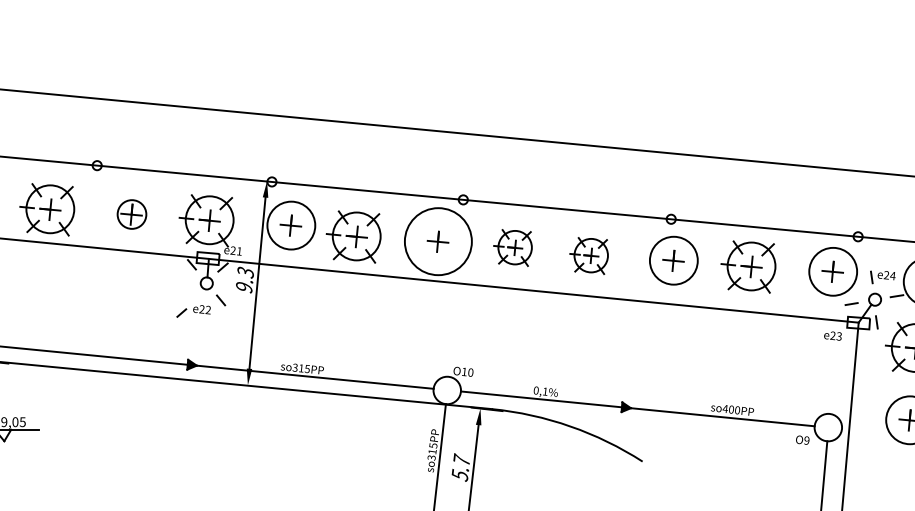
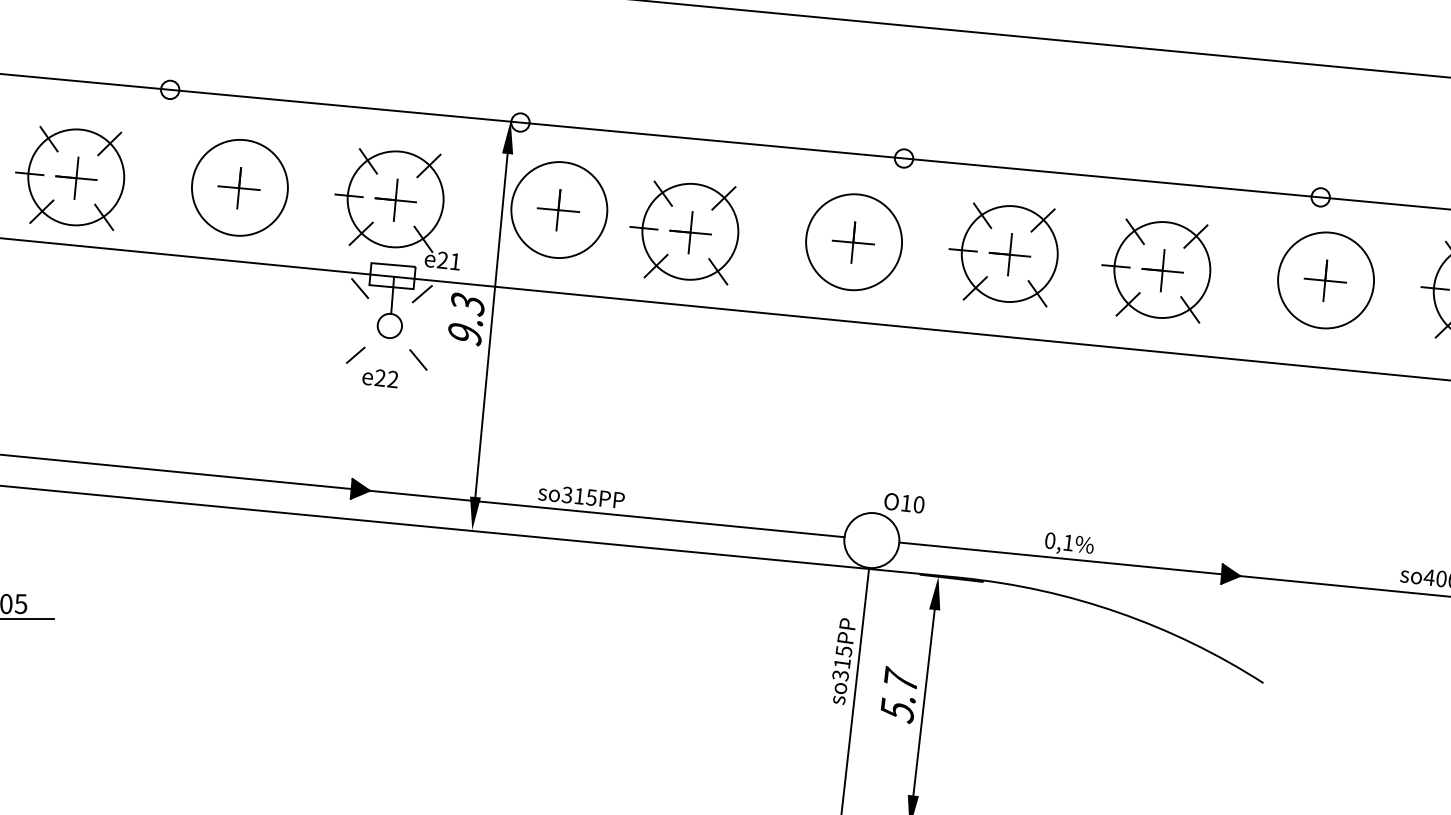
circle: (131, 214) -> (238, 187), size x1.67
circle: (438, 241) -> (854, 241), size x0.71
part: (512, 247) -> (1002, 253), size x1.43
part: (588, 255) -> (1154, 269), size x1.43
line: (181, 312) -> (355, 354), moved

